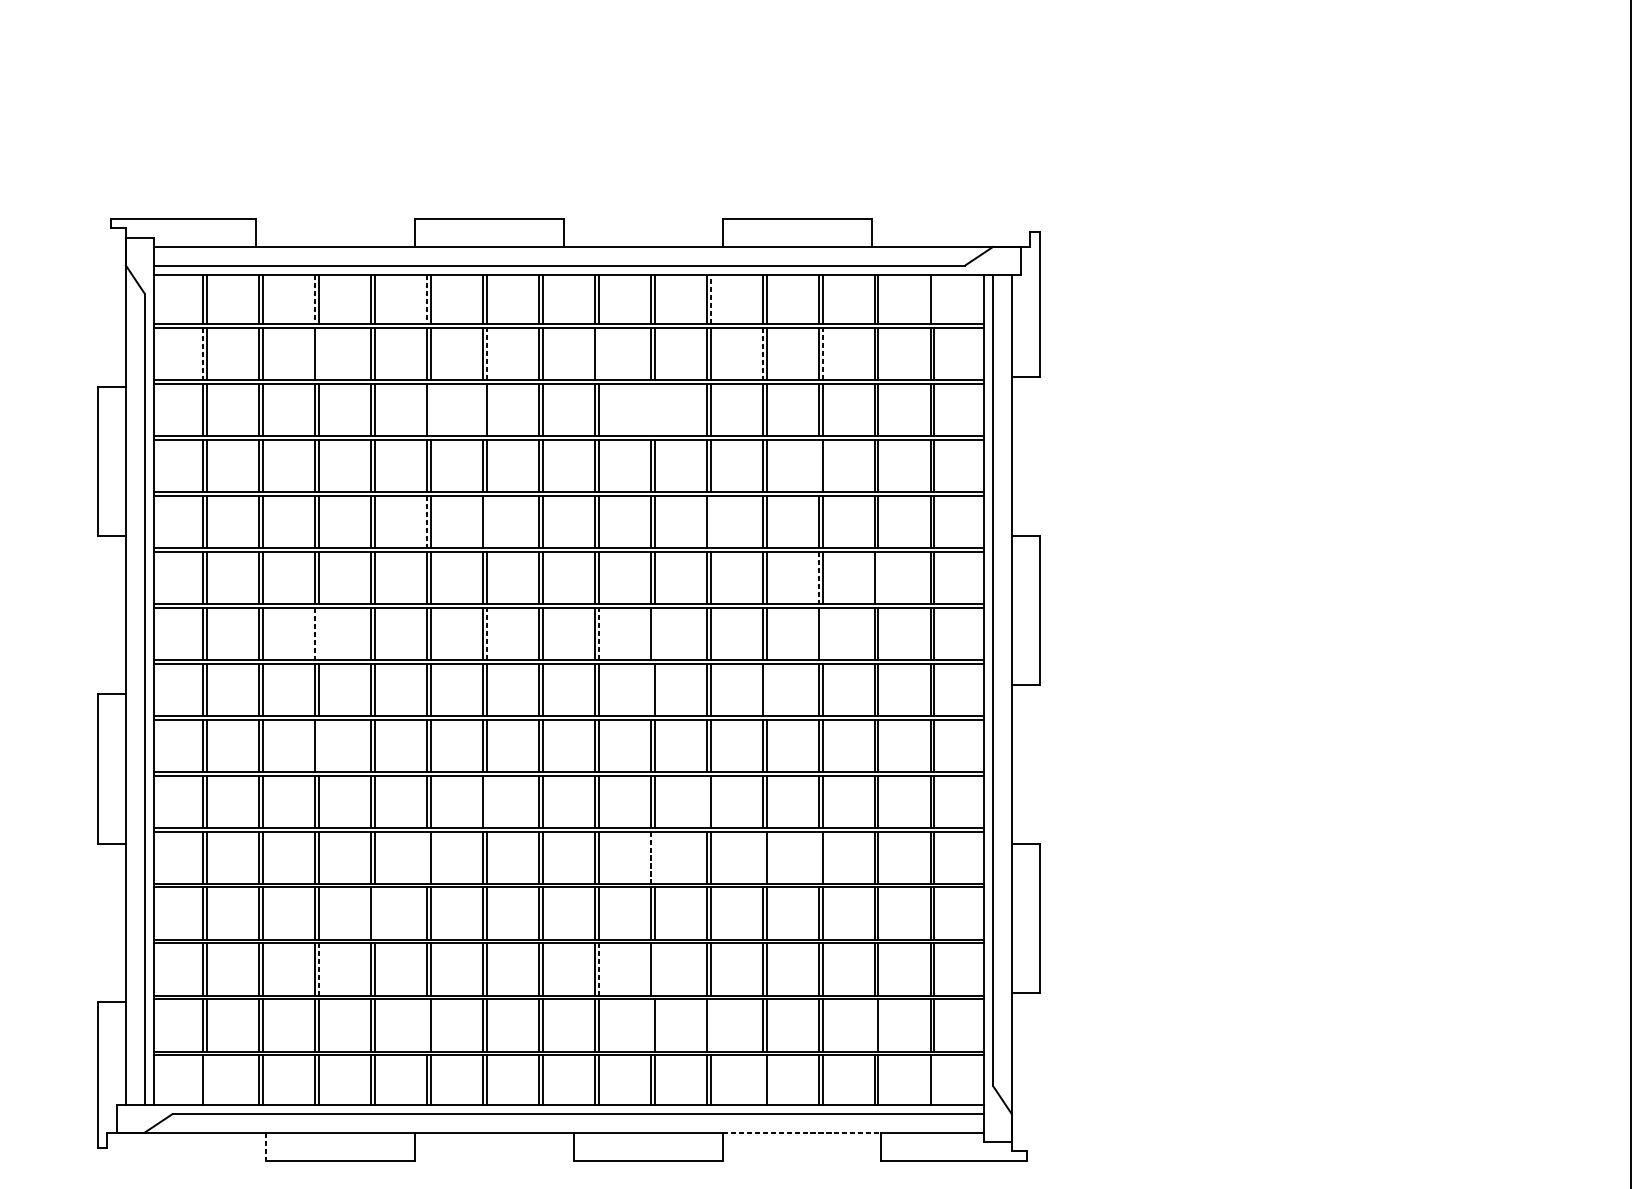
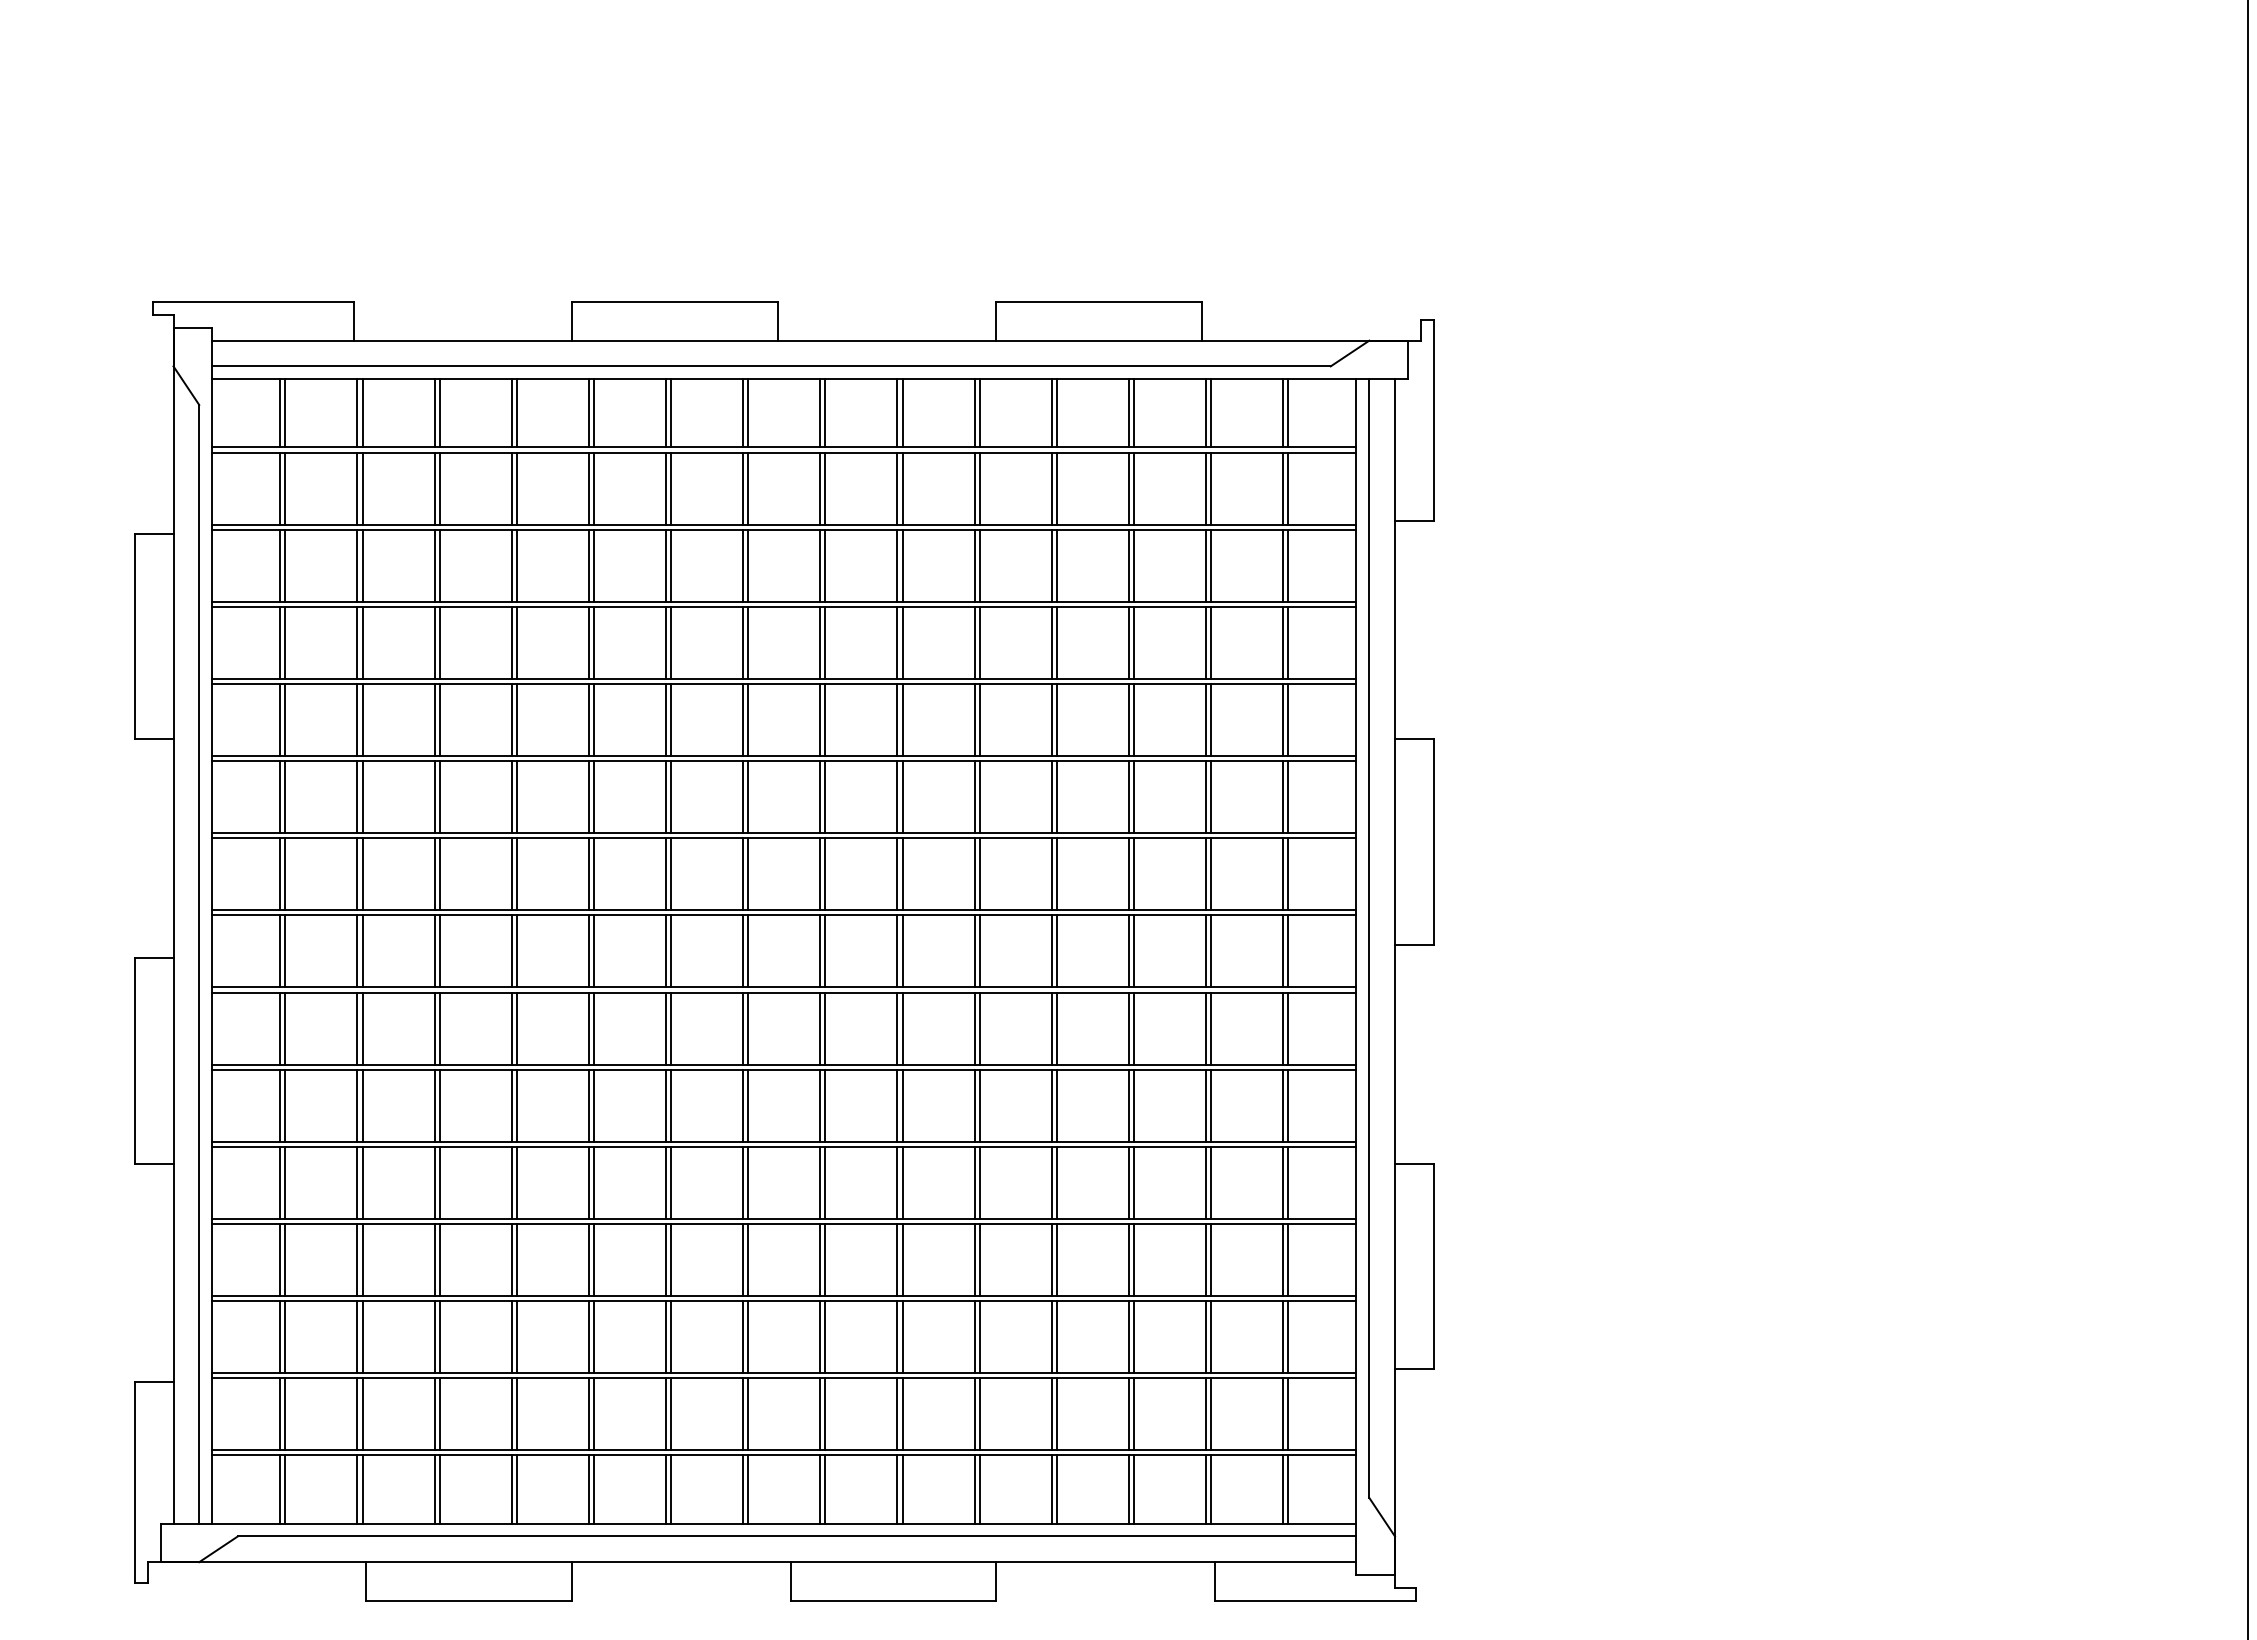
line: (710, 298) -> (979, 412), dashed -> solid
line: (315, 299) -> (434, 413), dashed -> solid
line: (426, 299) -> (588, 413), dashed -> solid
line: (934, 299) -> (1288, 413), added
line: (203, 354) -> (280, 489), dashed -> solid
line: (318, 354) -> (439, 488), added
line: (487, 354) -> (671, 488), dashed -> solid
line: (598, 354) -> (825, 488), added
line: (762, 354) -> (1051, 489), dashed -> solid
line: (822, 354) -> (1134, 488), dashed -> solid
line: (430, 409) -> (593, 565), added
line: (482, 409) -> (665, 565), added
line: (650, 409) -> (897, 565), added
line: (654, 409) -> (902, 565), added
line: (818, 465) -> (1128, 642), added
line: (487, 521) -> (671, 719), added
line: (710, 521) -> (979, 719), added
line: (426, 522) -> (588, 720), dashed -> solid
line: (818, 578) -> (1128, 797), dashed -> solid
line: (878, 578) -> (1211, 797), added
line: (487, 633) -> (671, 873), dashed -> solid
line: (598, 633) -> (825, 873), dashed -> solid
line: (315, 634) -> (434, 874), dashed -> solid
line: (318, 634) -> (439, 874), added
line: (654, 634) -> (902, 874), added
line: (822, 634) -> (1134, 874), added
line: (650, 689) -> (897, 951), added
line: (766, 689) -> (1056, 951), added
line: (318, 745) -> (439, 1028), added
line: (487, 801) -> (671, 1105), added
line: (706, 801) -> (974, 1105), added
line: (426, 857) -> (588, 1182), added
line: (654, 857) -> (902, 1182), added
line: (762, 857) -> (1051, 1182), added
line: (818, 857) -> (1128, 1182), added
line: (650, 858) -> (897, 1183), dashed -> solid
line: (374, 913) -> (516, 1260), added
line: (318, 969) -> (439, 1336), dashed -> solid
line: (598, 969) -> (825, 1336), dashed -> solid
line: (654, 969) -> (902, 1337), added
line: (426, 1025) -> (588, 1414), added
line: (650, 1025) -> (897, 1414), added
line: (710, 1025) -> (979, 1414), added
line: (875, 1025) -> (1206, 1414), added
line: (207, 1080) -> (285, 1489), added
line: (762, 1080) -> (1051, 1489), added
line: (934, 1080) -> (1288, 1489), added
line: (802, 1132) -> (1106, 1562), dashed -> solid
line: (265, 1146) -> (366, 1581), dashed -> solid

